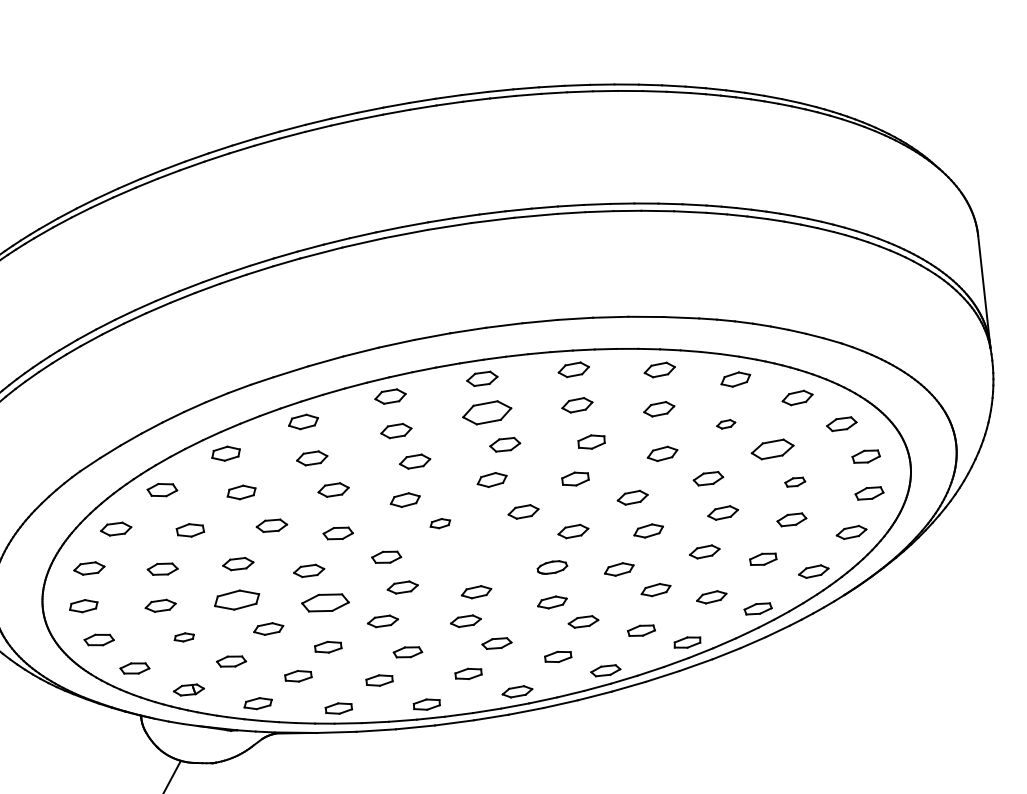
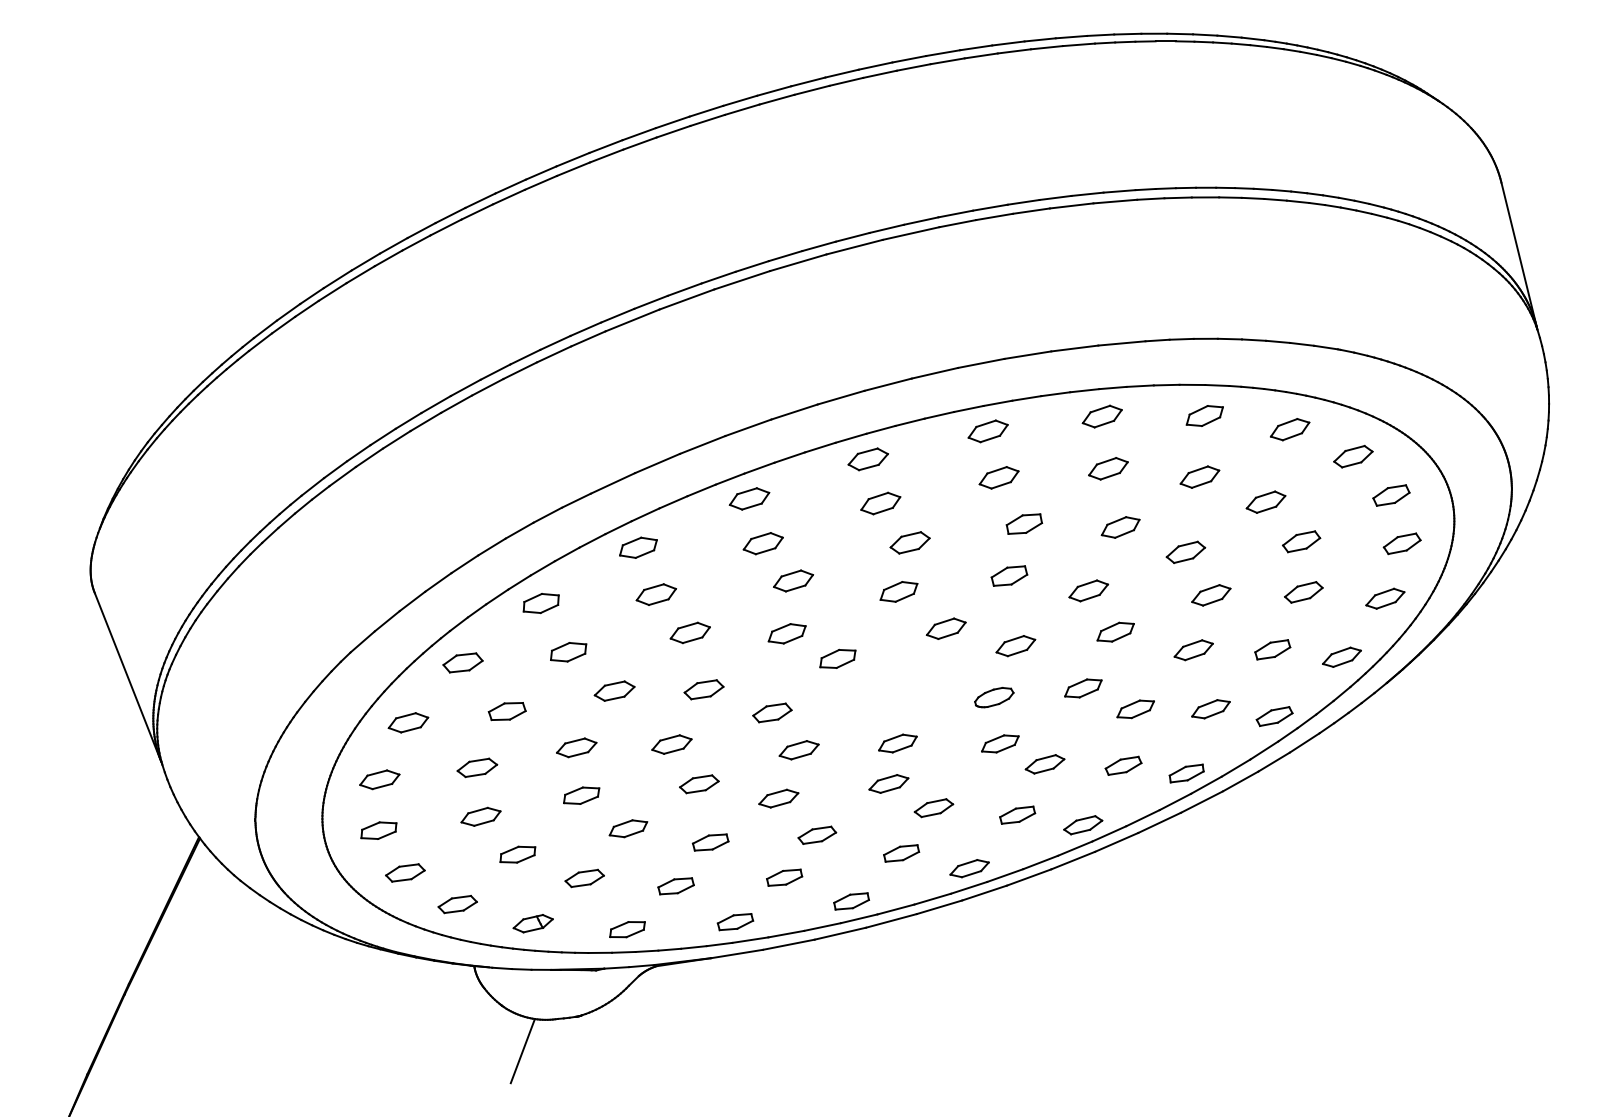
part: (487, 412) -> (880, 503), size x0.62
part: (725, 423) -> (1199, 476), size x1.67
part: (772, 448) -> (1265, 501), size x0.71
part: (795, 481) -> (1301, 541), size x1.43
part: (440, 523) -> (837, 658), size x1.43
part: (237, 599) -> (581, 795), size x0.62
part: (325, 603) -> (699, 784), size x0.62
part: (184, 637) -> (517, 854), size x1.43

